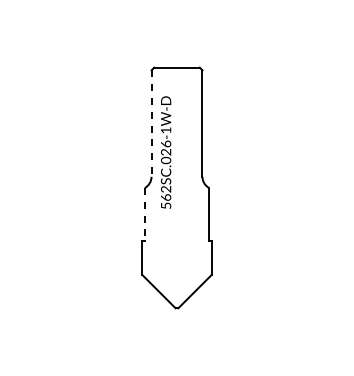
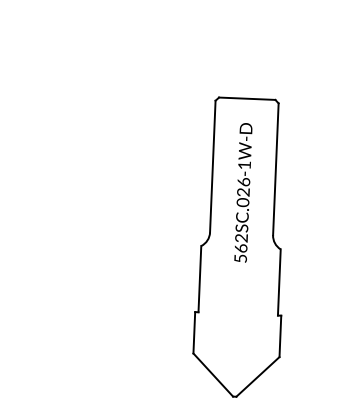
line: (151, 124) -> (212, 167), dashed -> solid
text: (166, 152) -> (243, 192), moved
line: (144, 214) -> (199, 278), dashed -> solid

